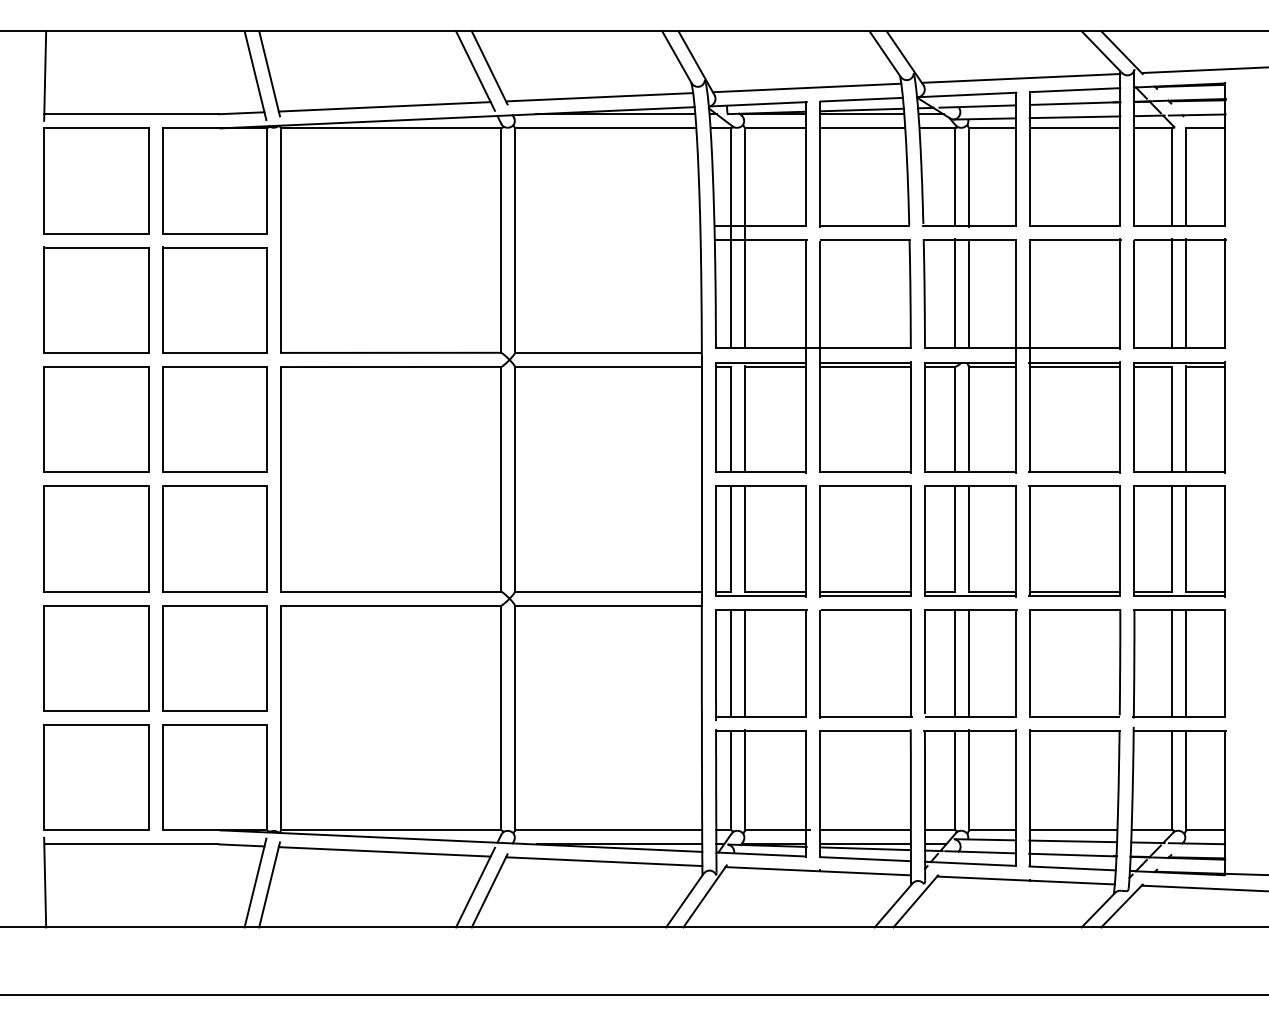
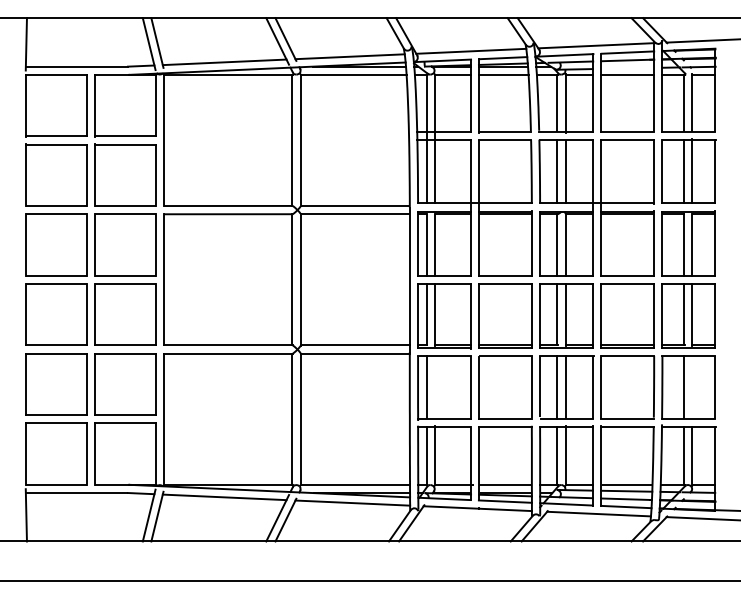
line: (1074, 115) -> (627, 67), removed
line: (744, 663) -> (434, 387), removed
line: (1185, 663) -> (692, 387), removed

